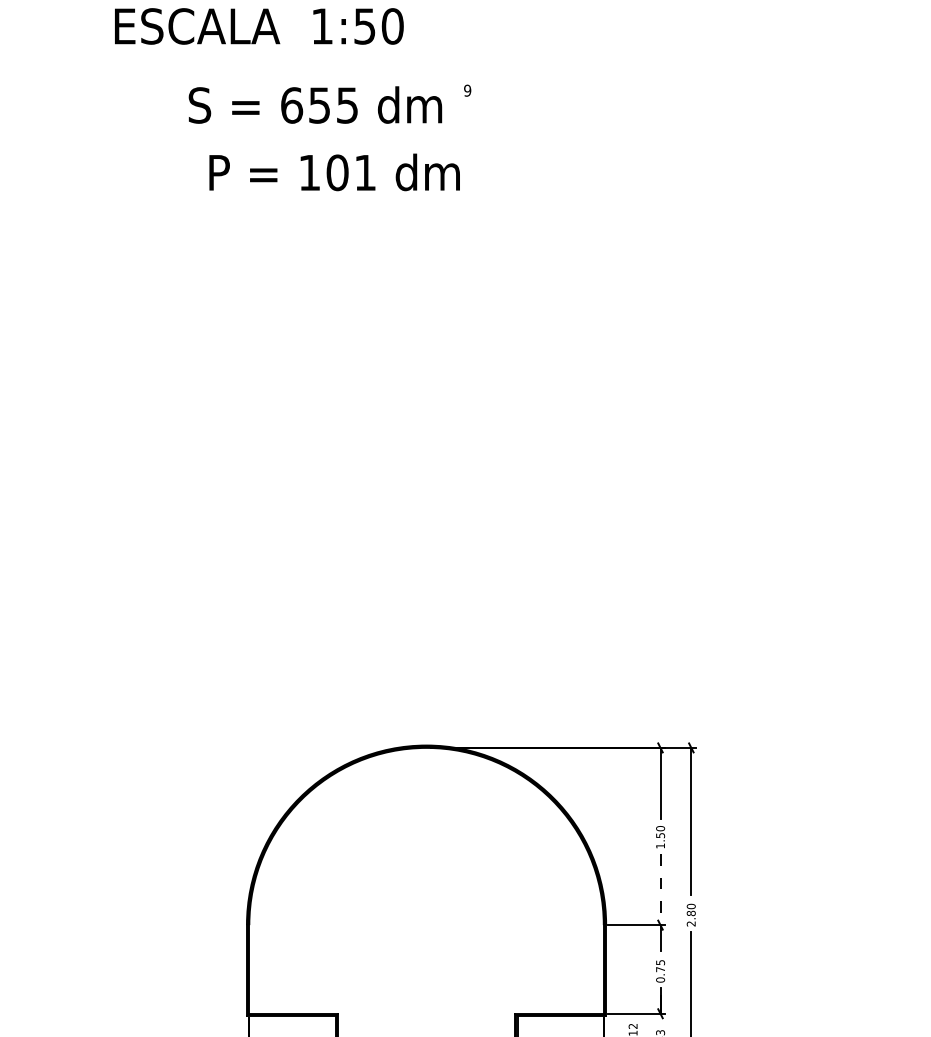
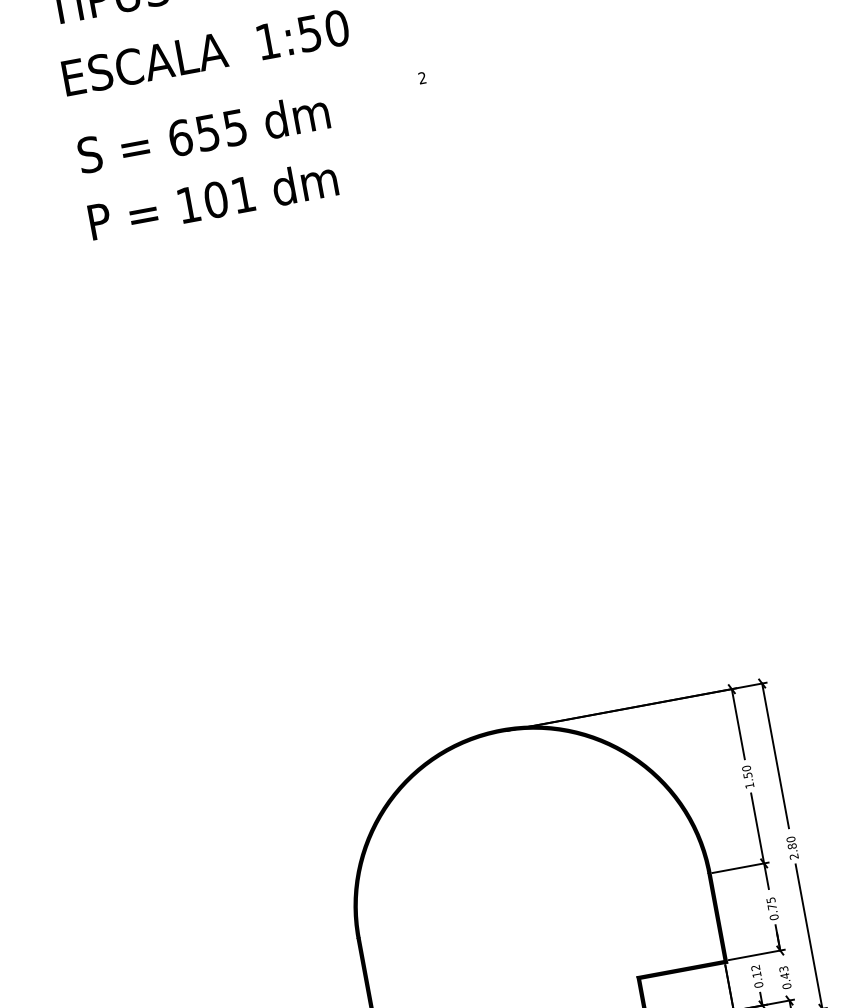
text: (467, 90) -> (422, 77), 9 -> 2
text: (315, 104) -> (203, 132), moved
text: (334, 172) -> (213, 200), moved
line: (660, 889) -> (757, 828), dashed -> solid

